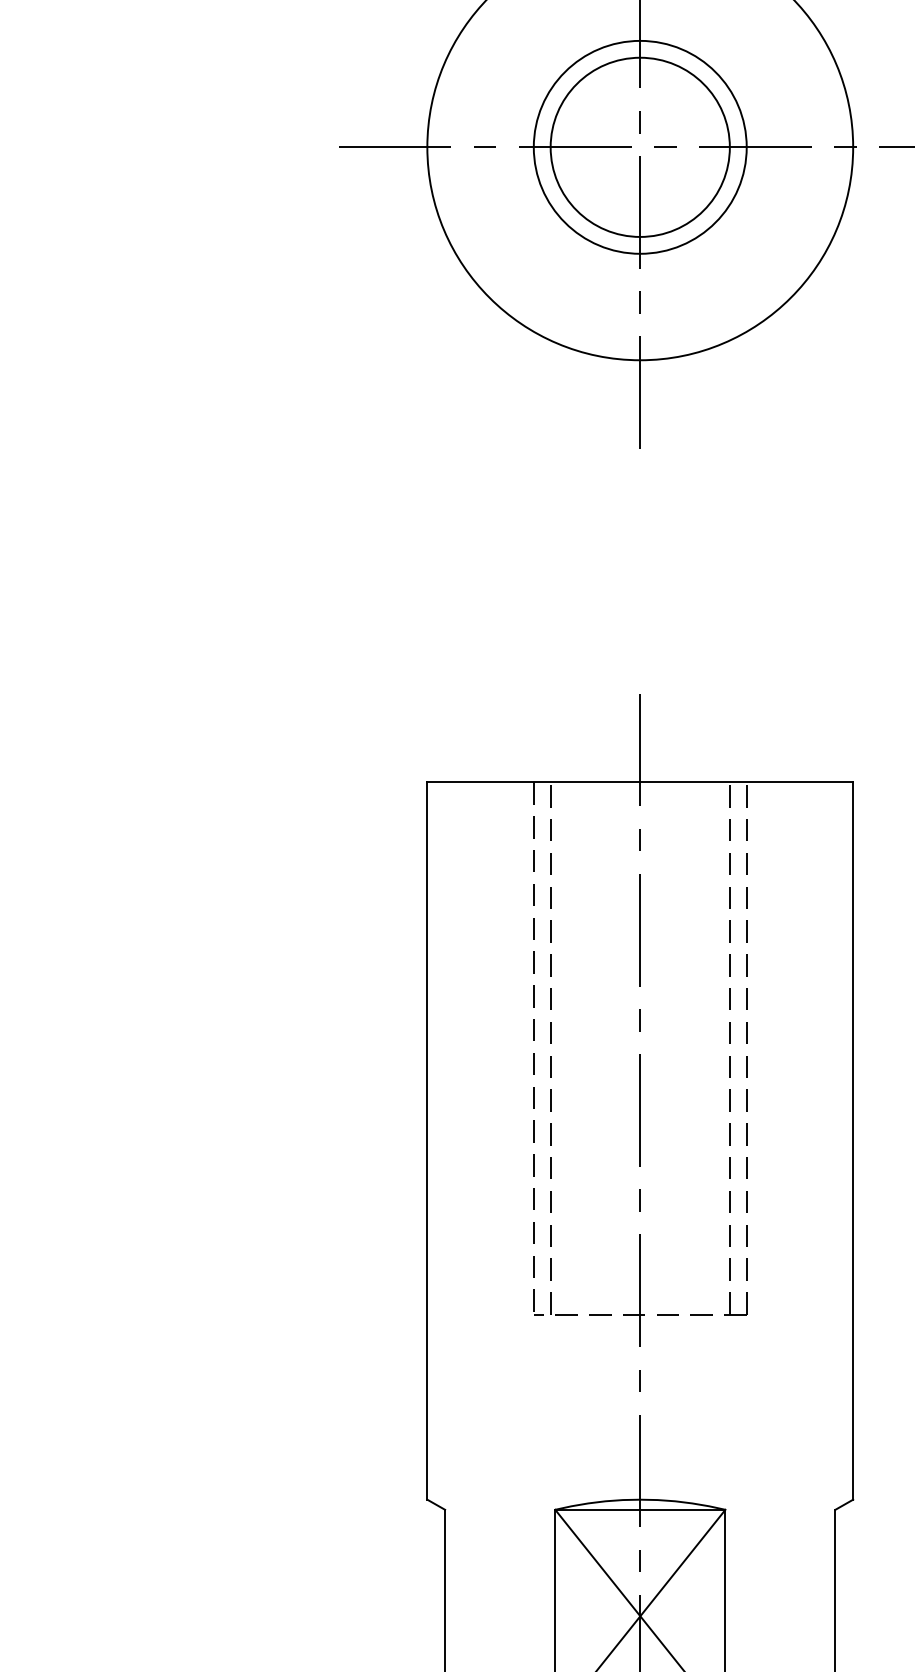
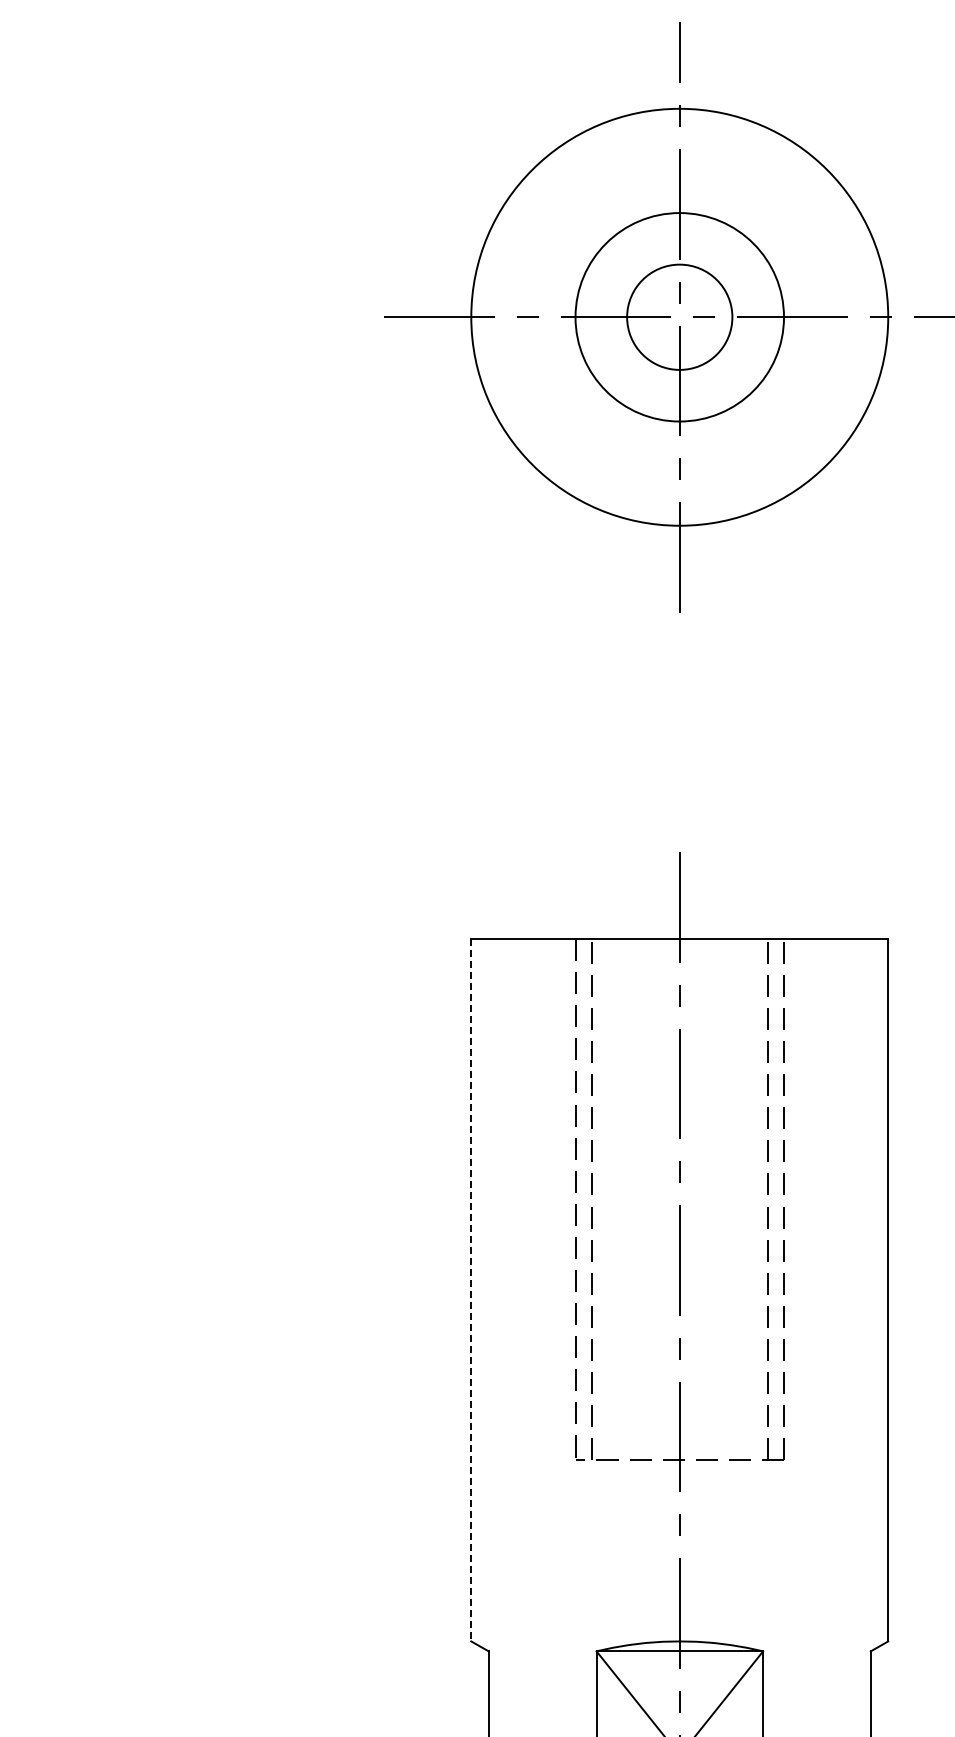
circle: (639, 147) -> (679, 317), size x0.6
line: (427, 1141) -> (471, 1290), solid -> dashed

